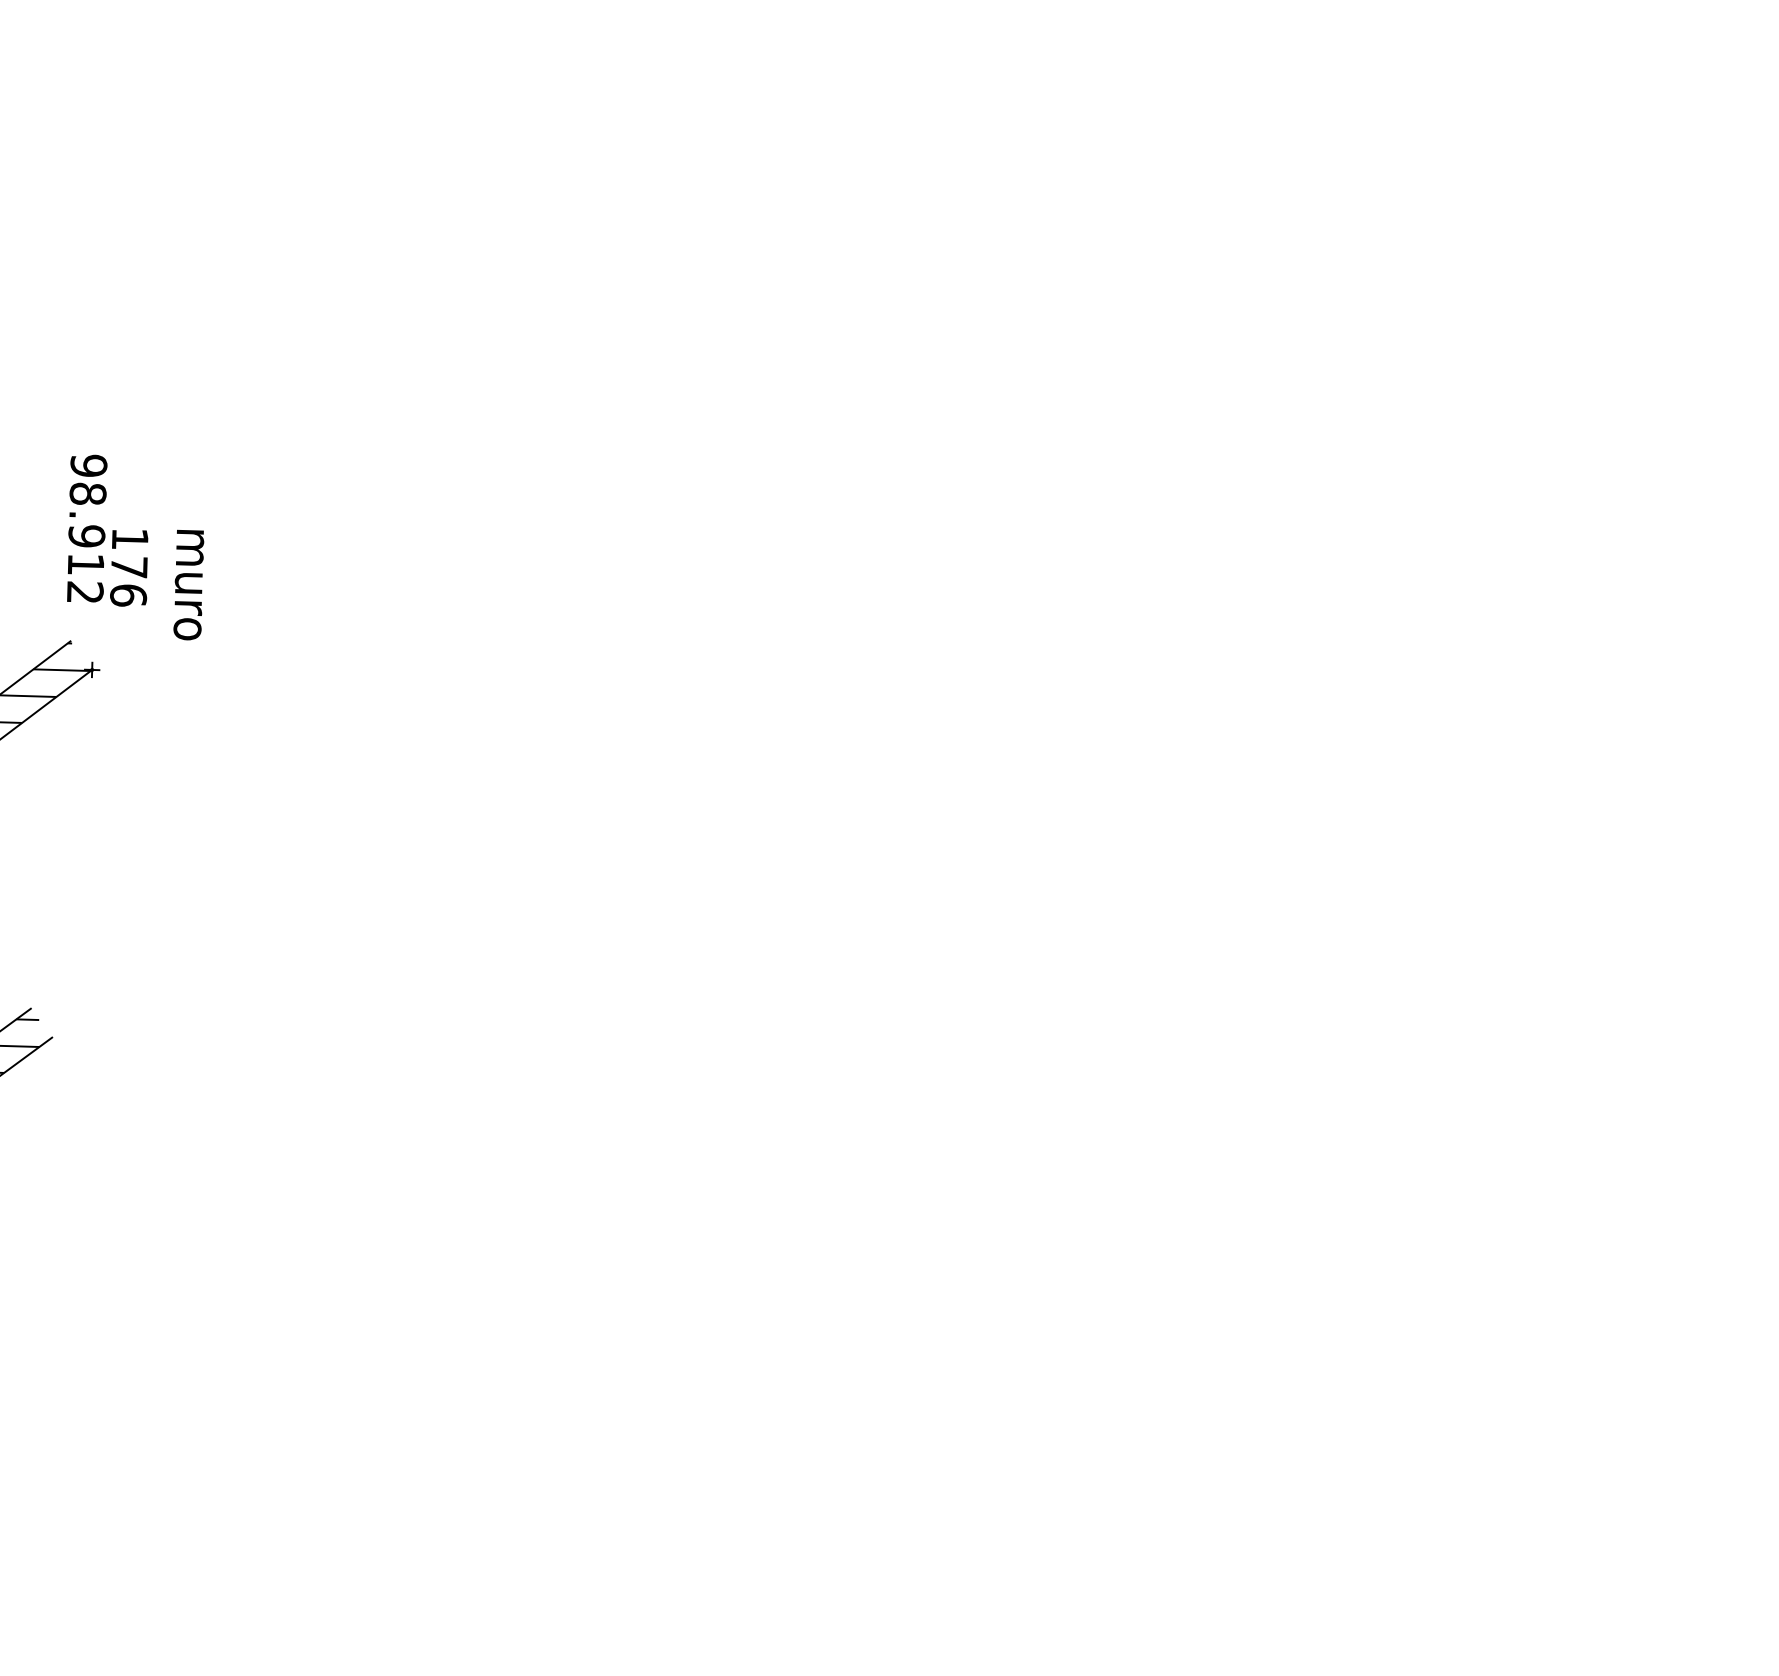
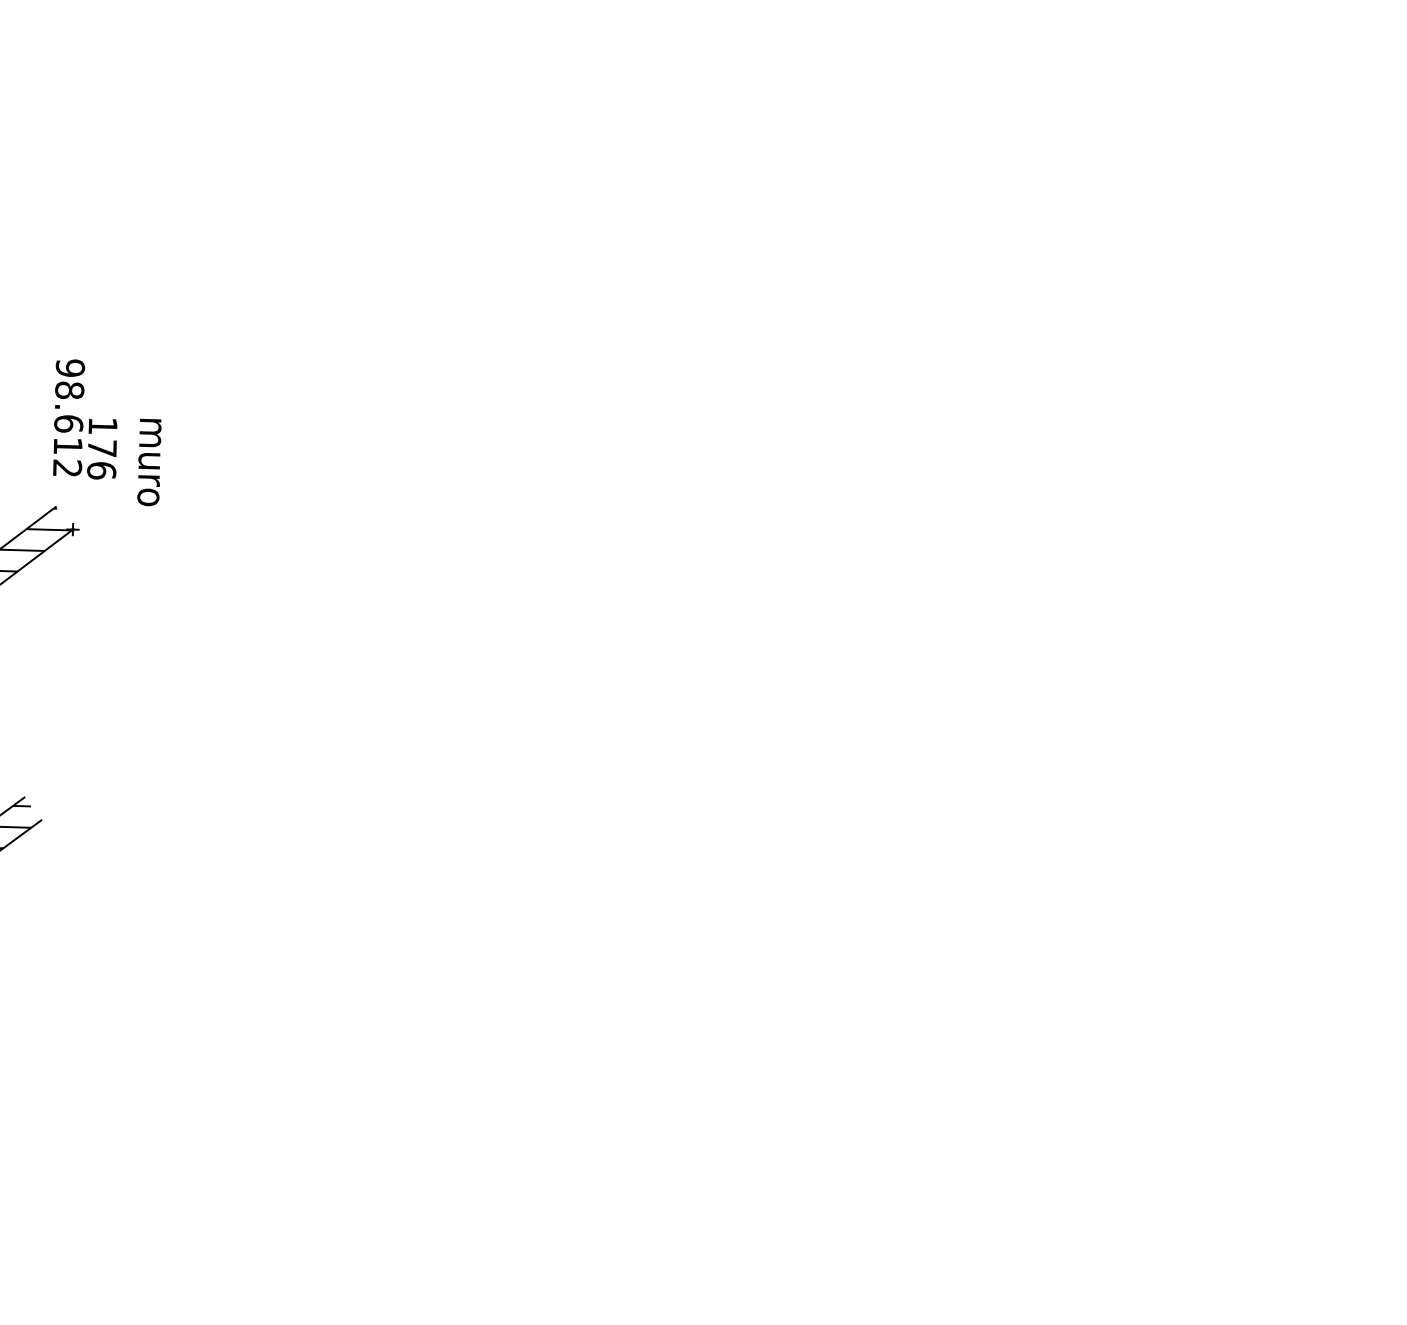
text: (86, 536) -> (68, 424), 98.912 -> 98.612

